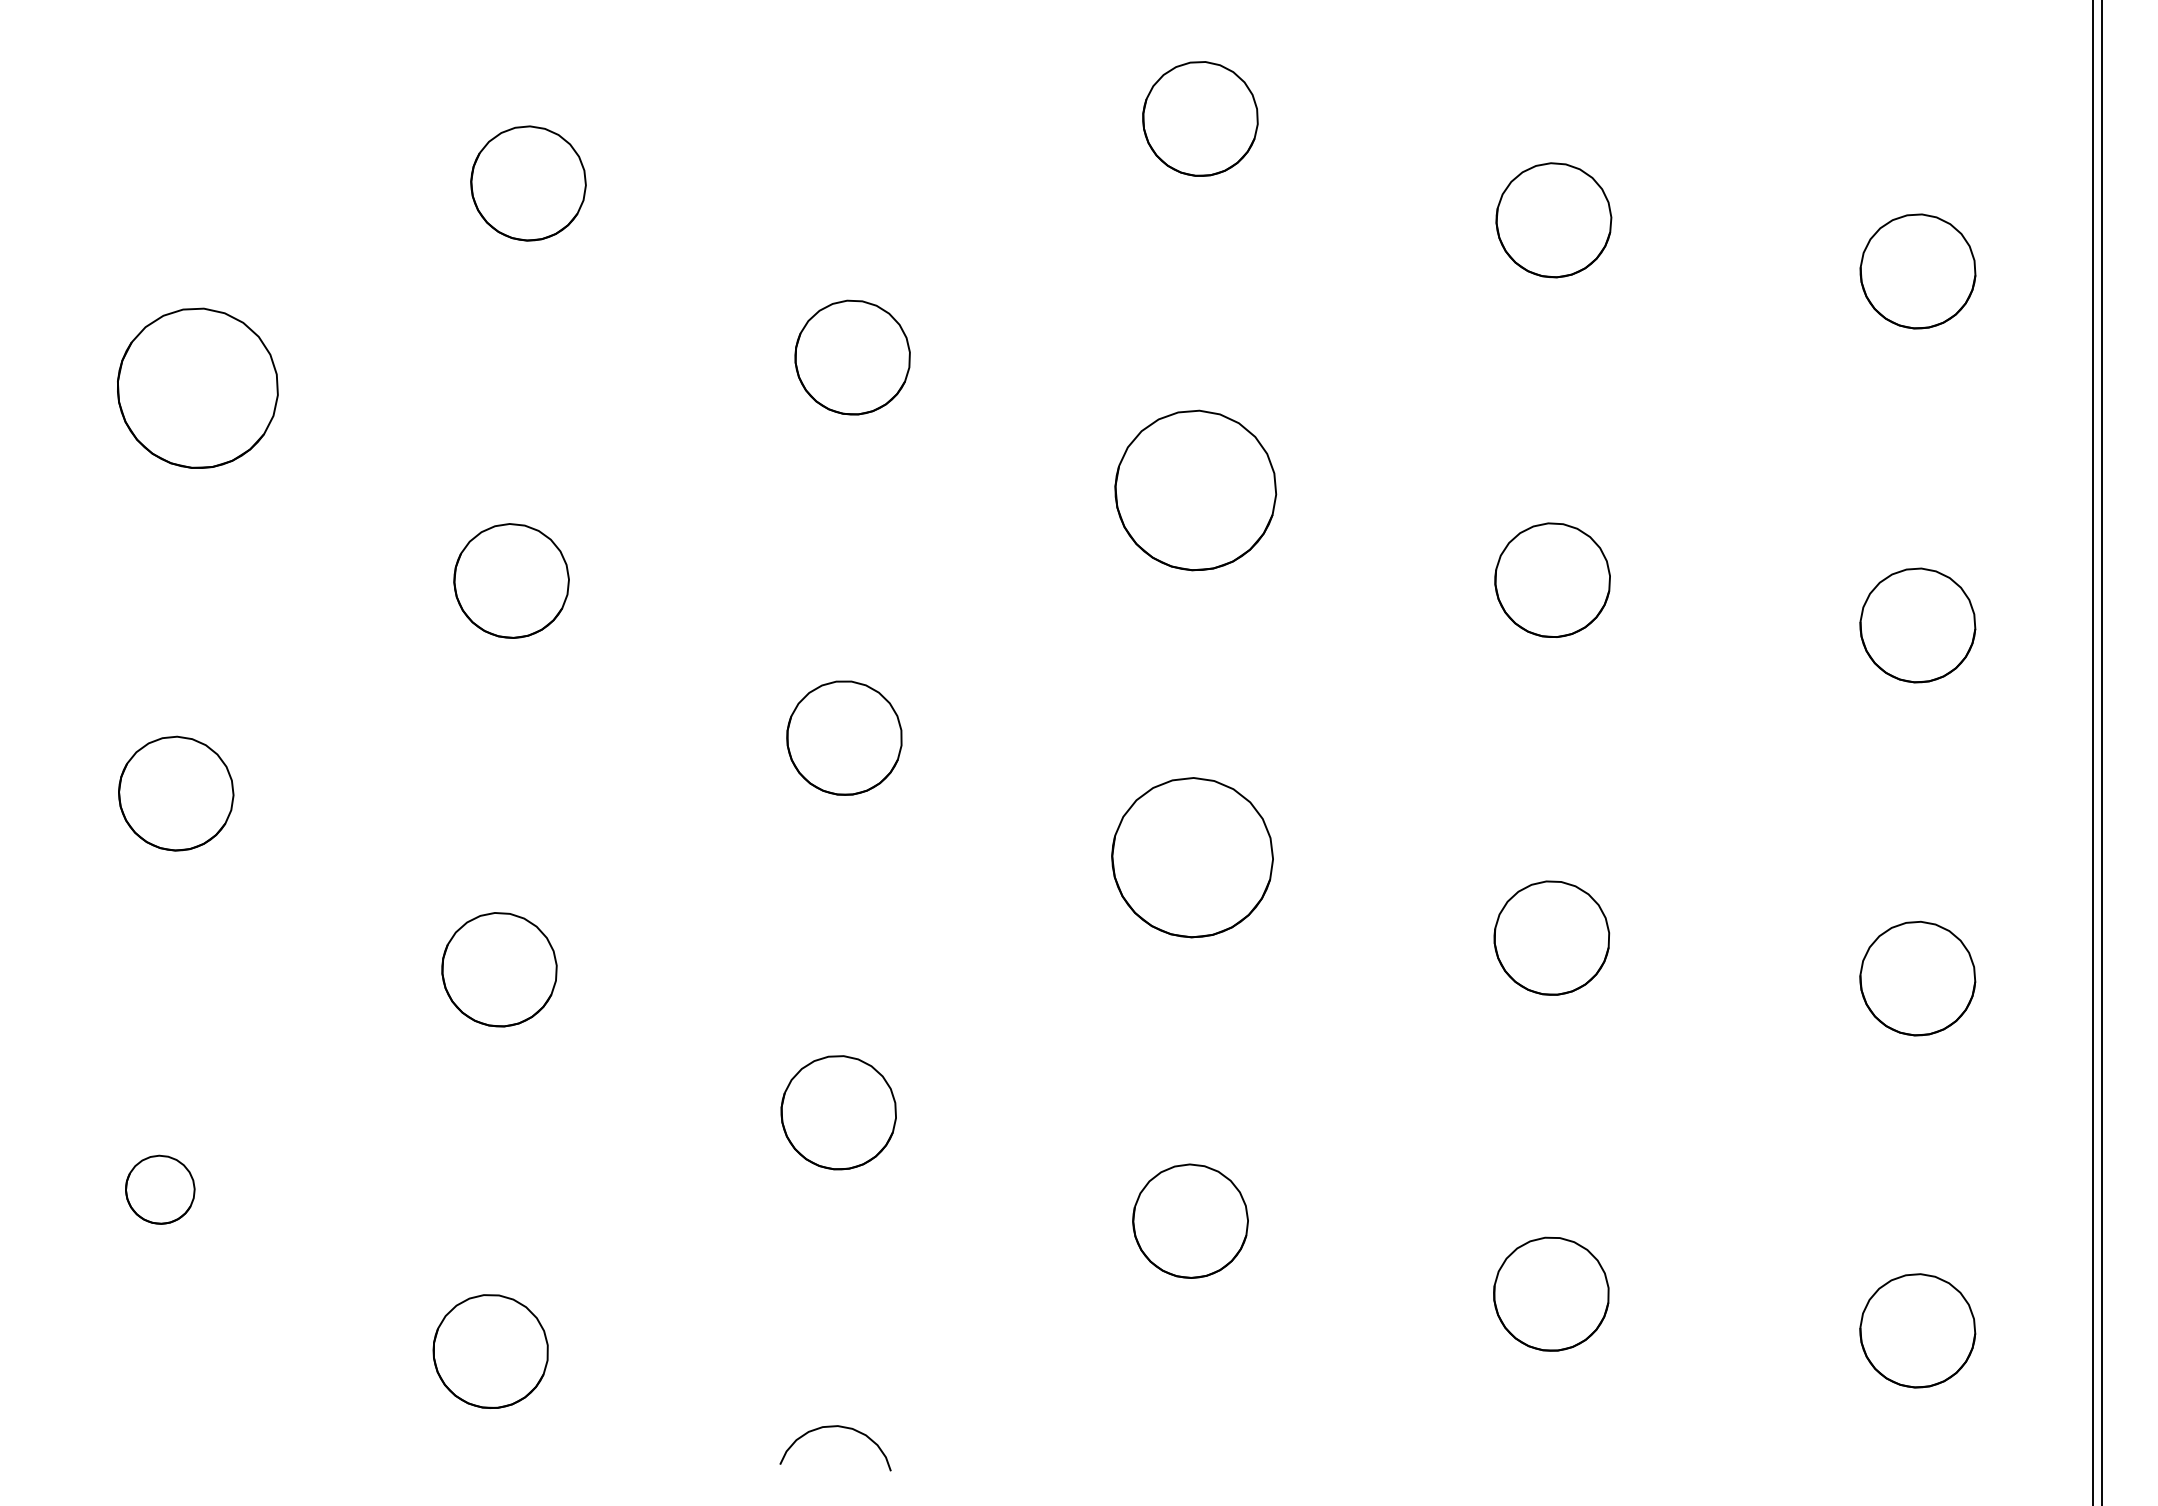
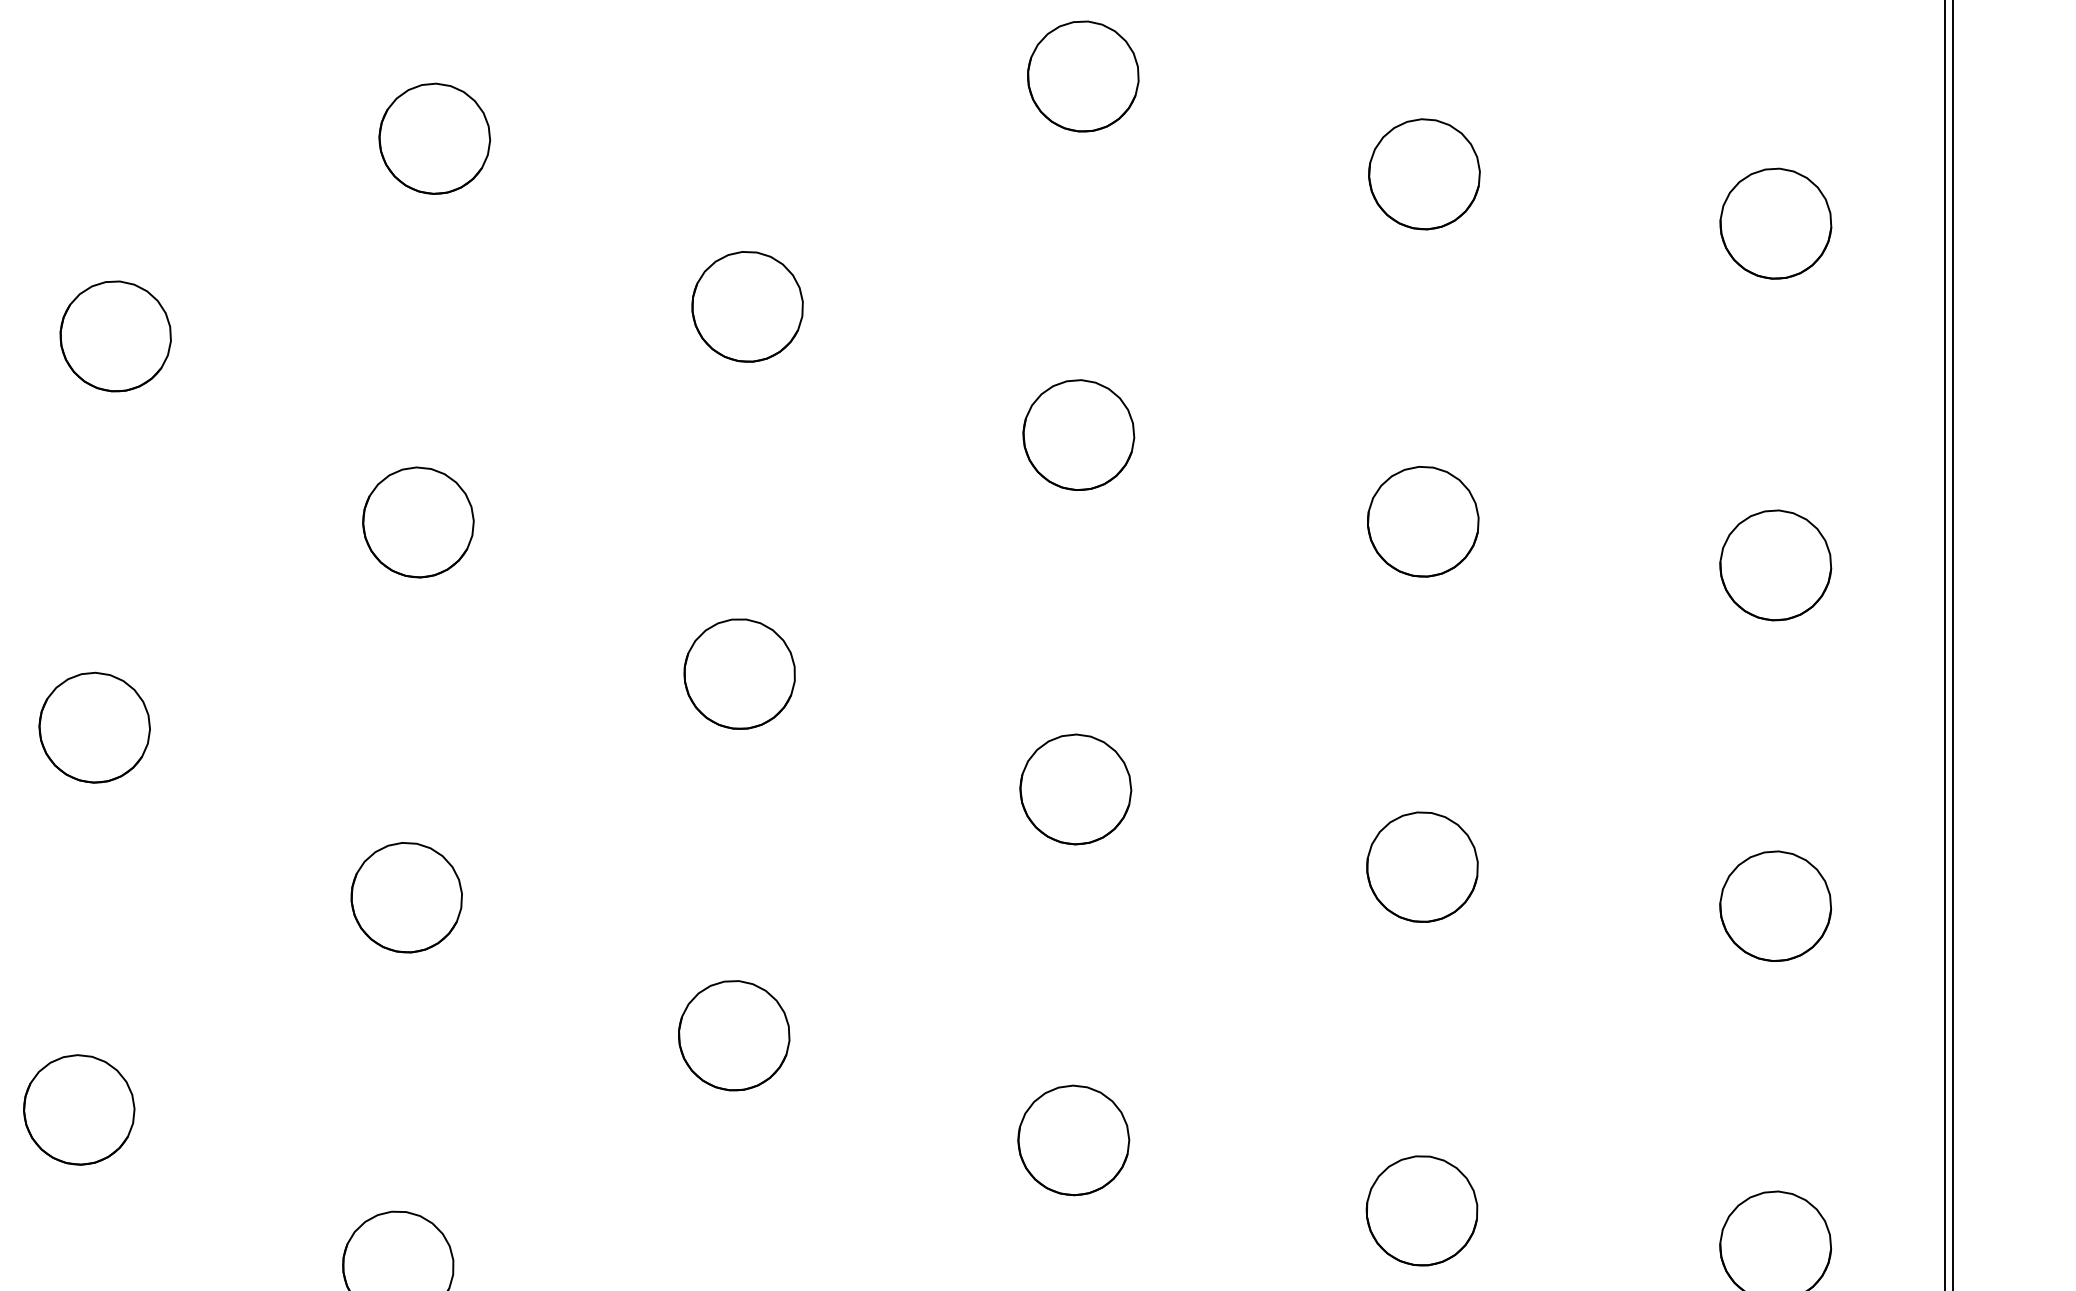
part: (198, 387) -> (116, 335), size x0.71
part: (1195, 490) -> (1078, 435), size x0.71
part: (1192, 857) -> (1075, 789), size x0.71
part: (160, 1189) -> (79, 1109), size x1.67

